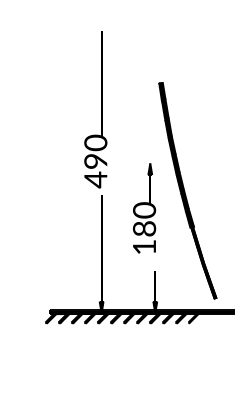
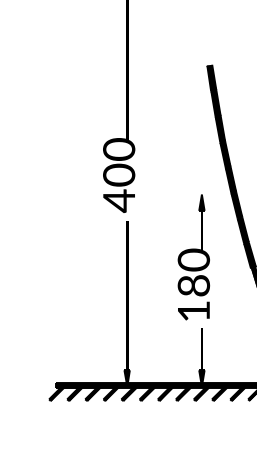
text: (96, 161) -> (120, 175), 490 -> 400
part: (144, 208) -> (193, 257), moved

